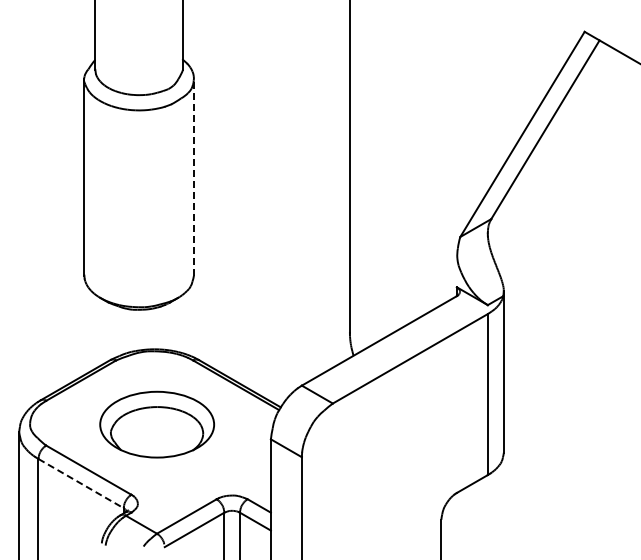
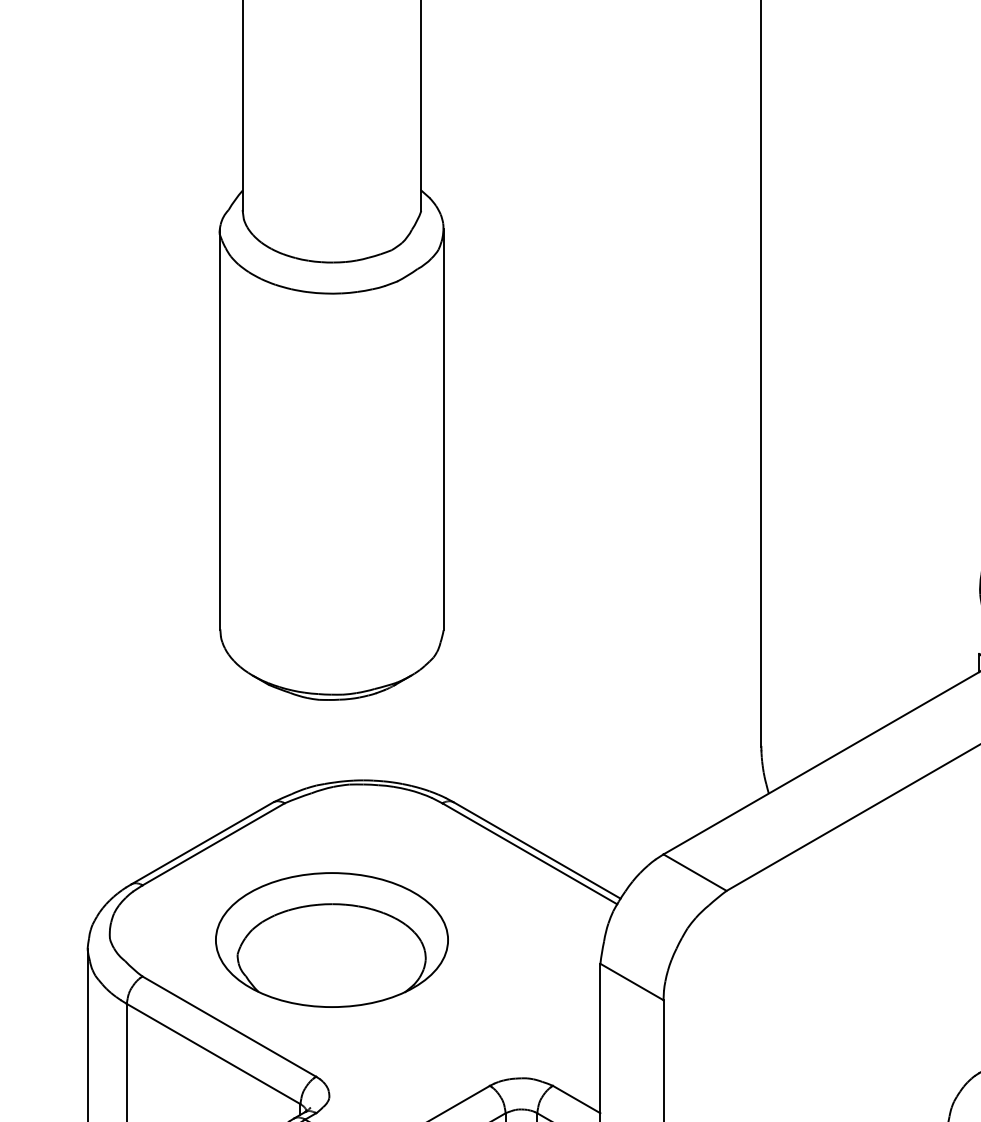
line: (193, 176) -> (442, 428), dashed -> solid
part: (156, 424) -> (330, 939), moved
line: (81, 483) -> (214, 1053), dashed -> solid

